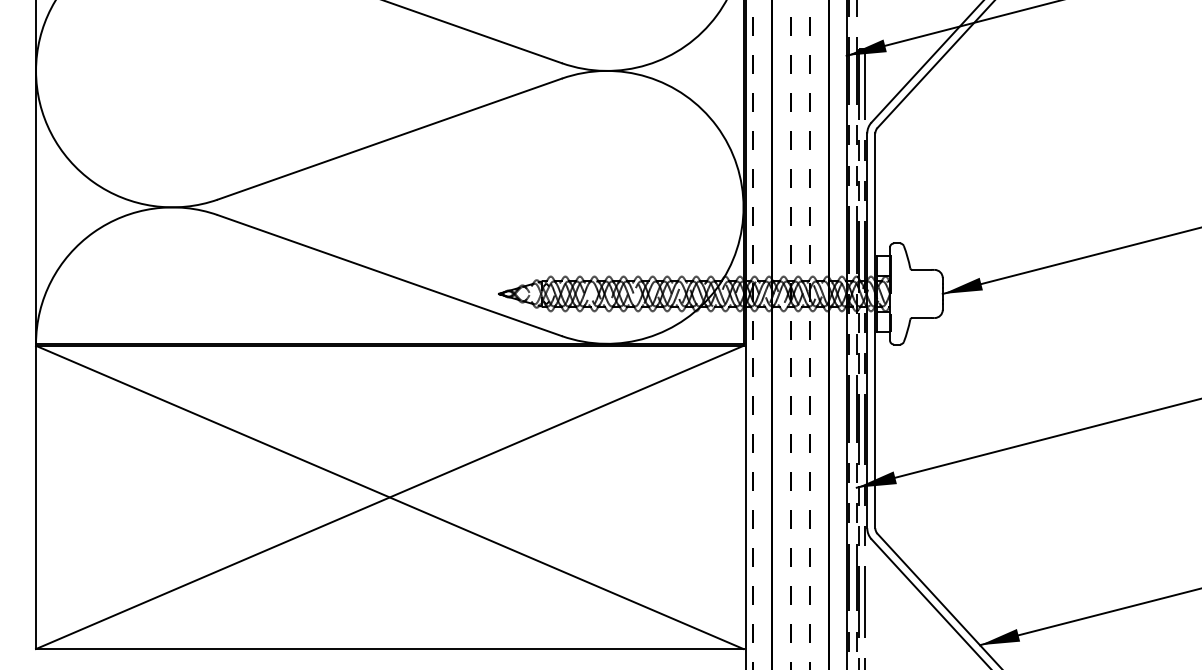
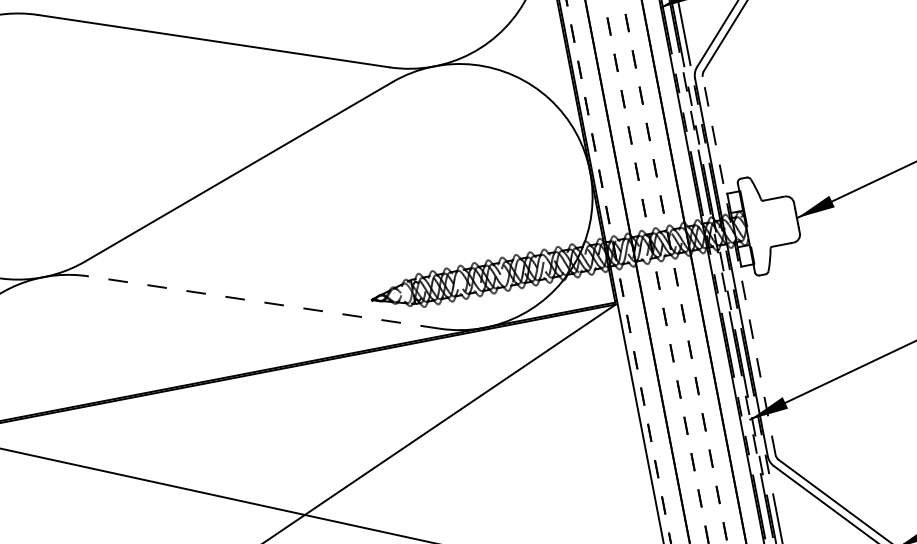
line: (389, 275) -> (263, 302), solid -> dashed
line: (875, 330) -> (739, 265), solid -> dashed

